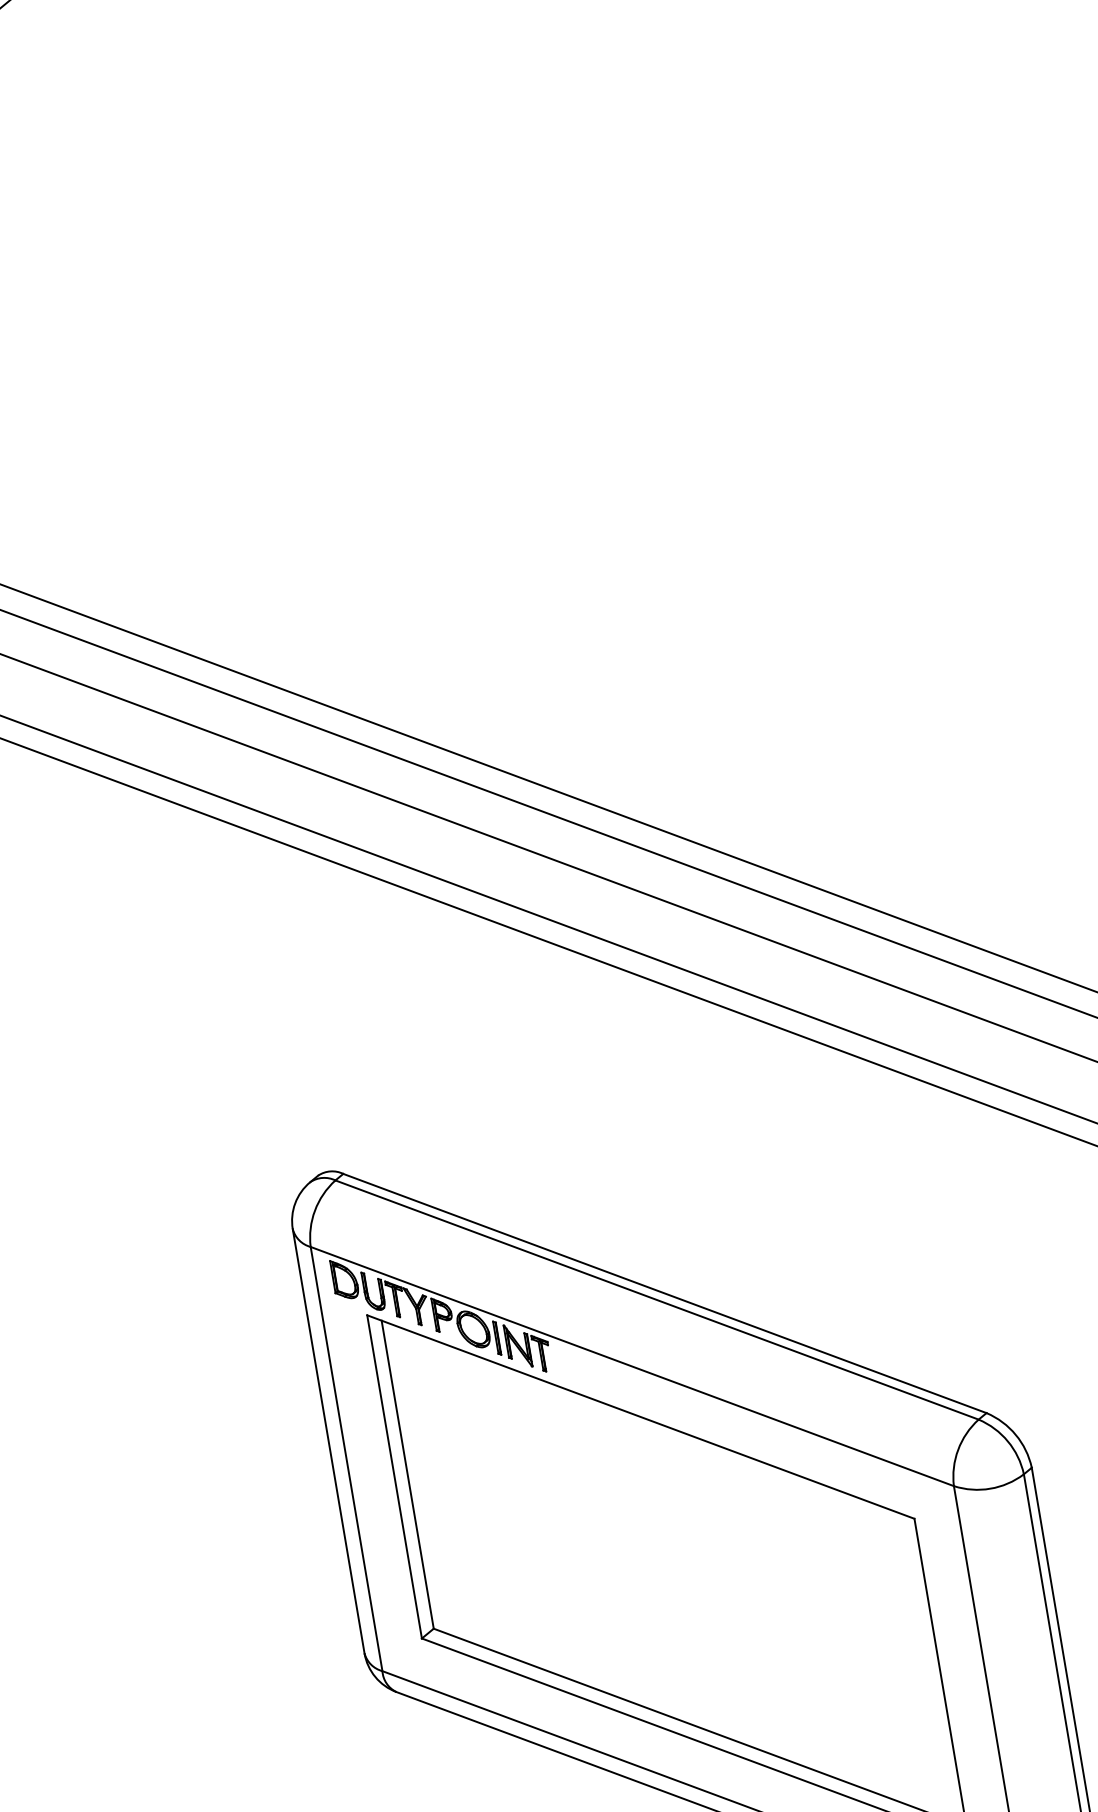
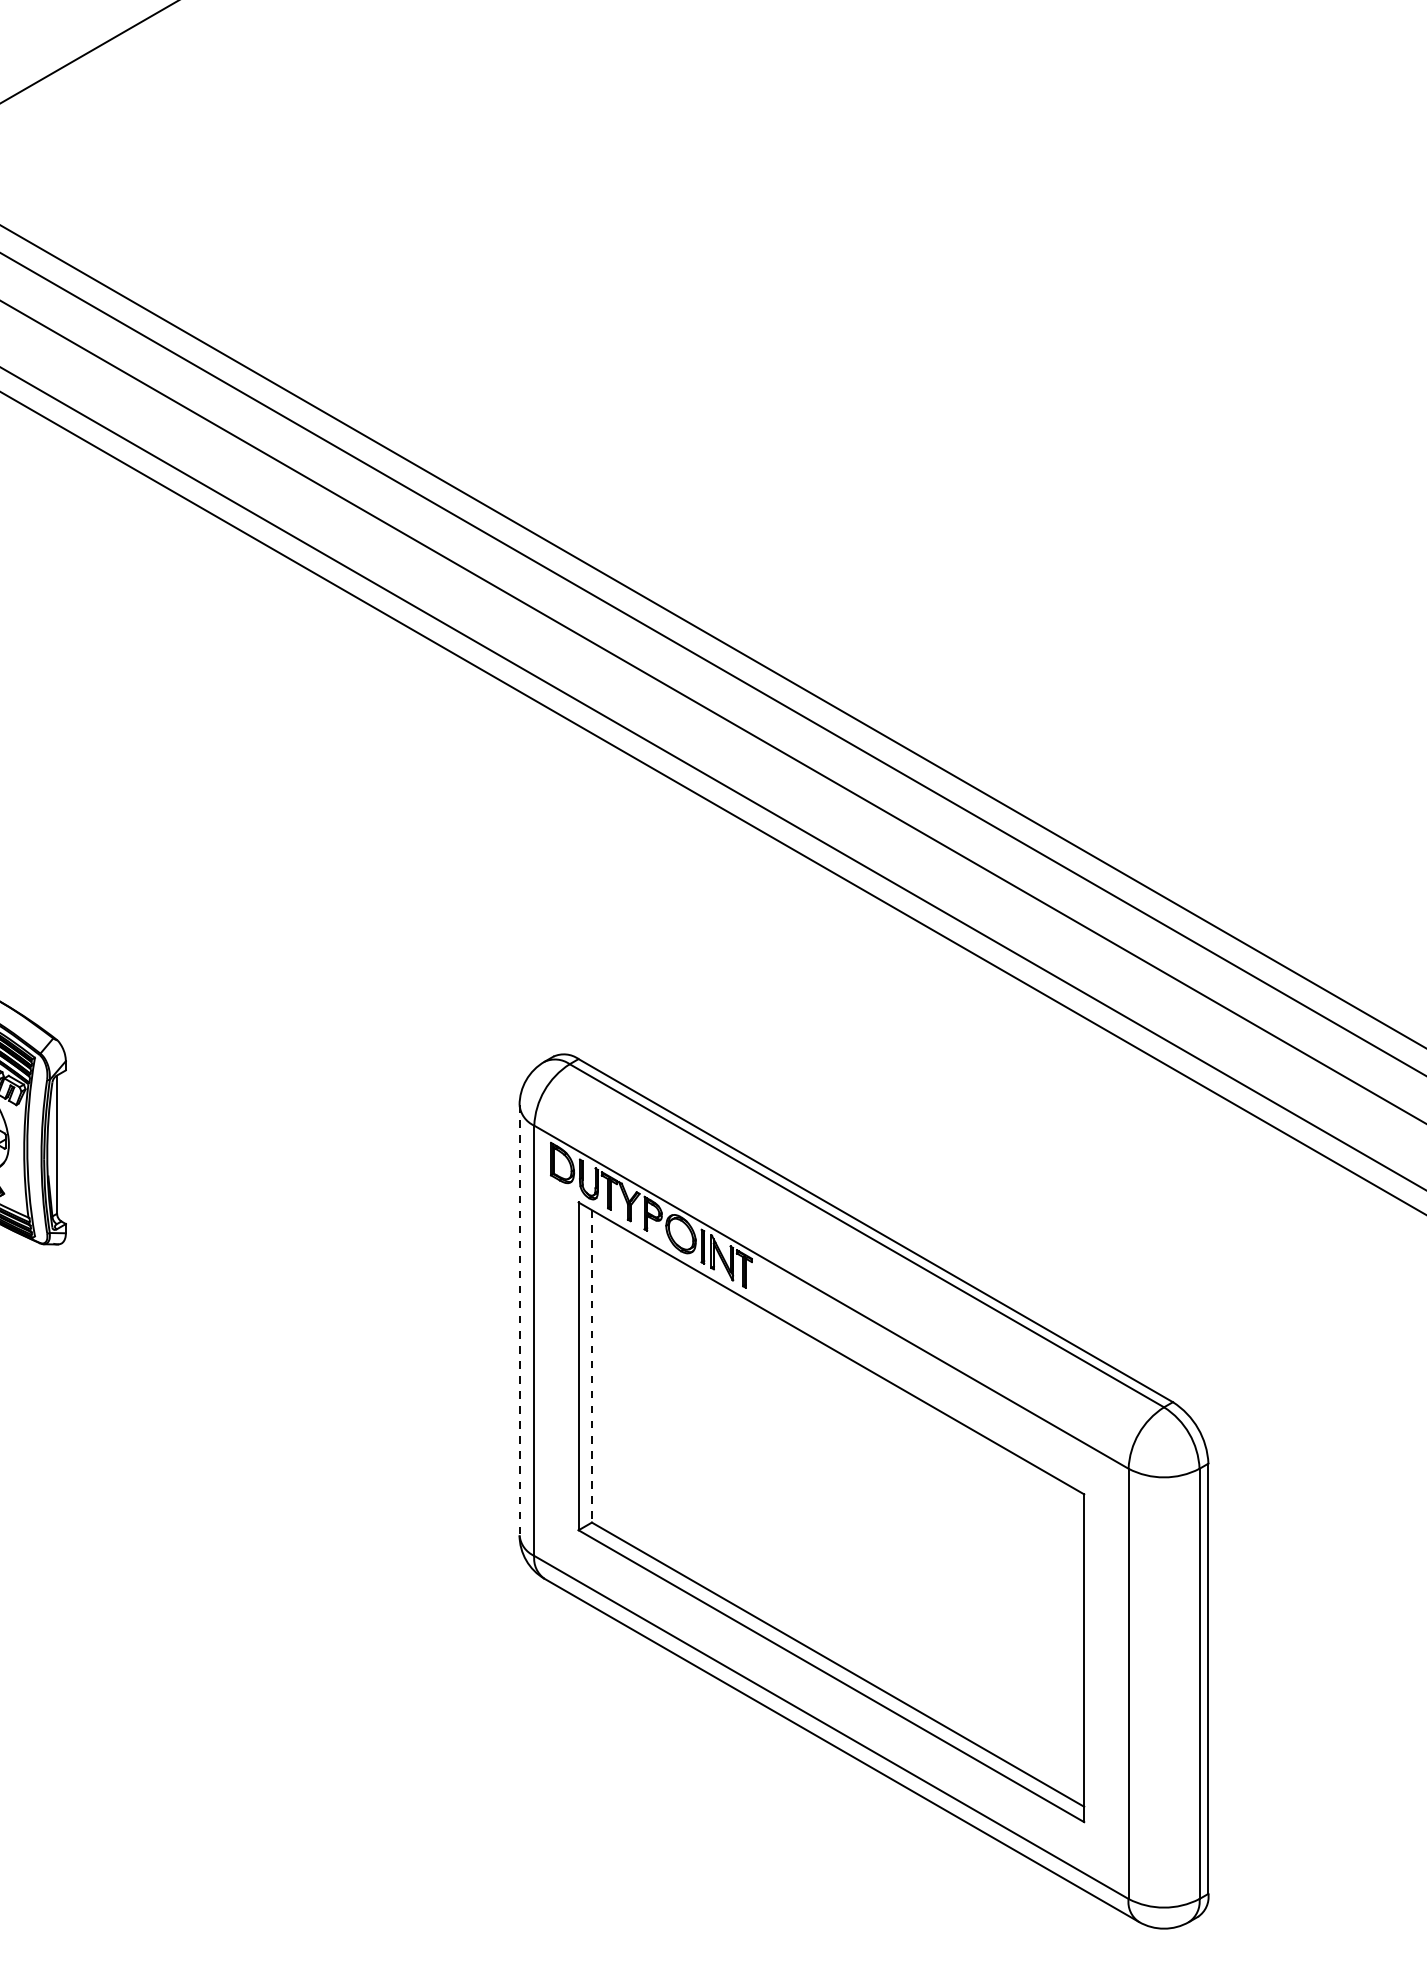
line: (328, 1441) -> (519, 1320), solid -> dashed
line: (407, 1474) -> (591, 1366), solid -> dashed

